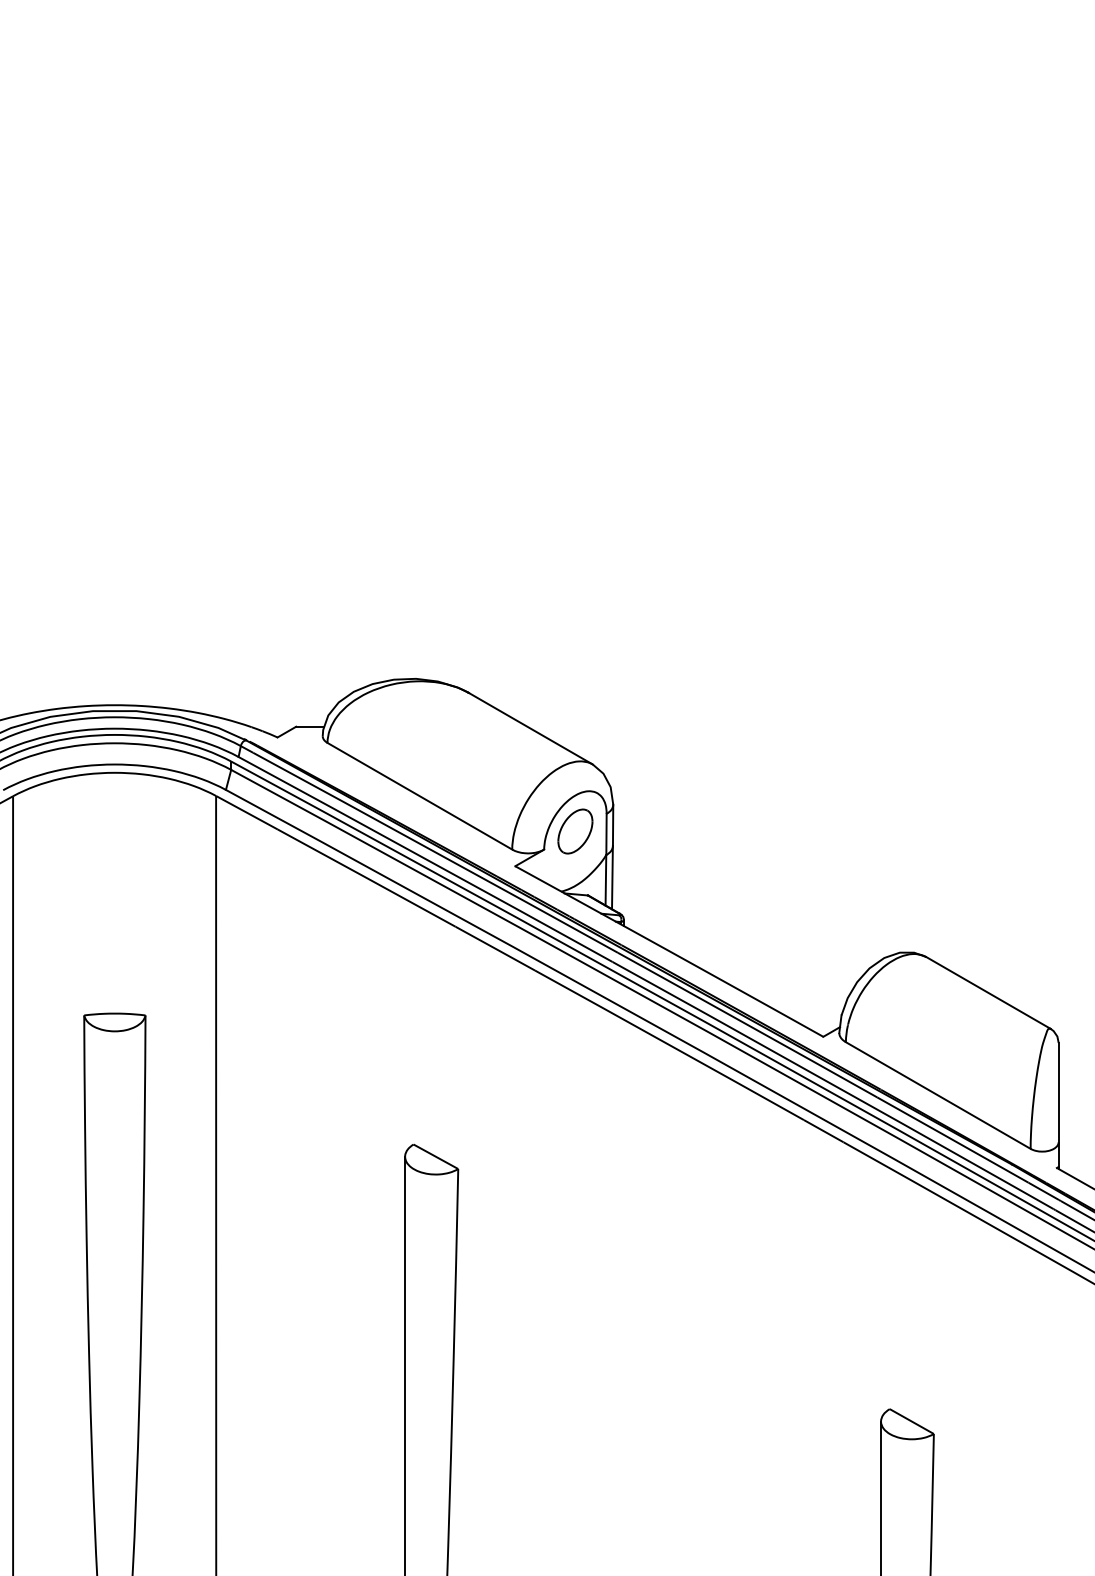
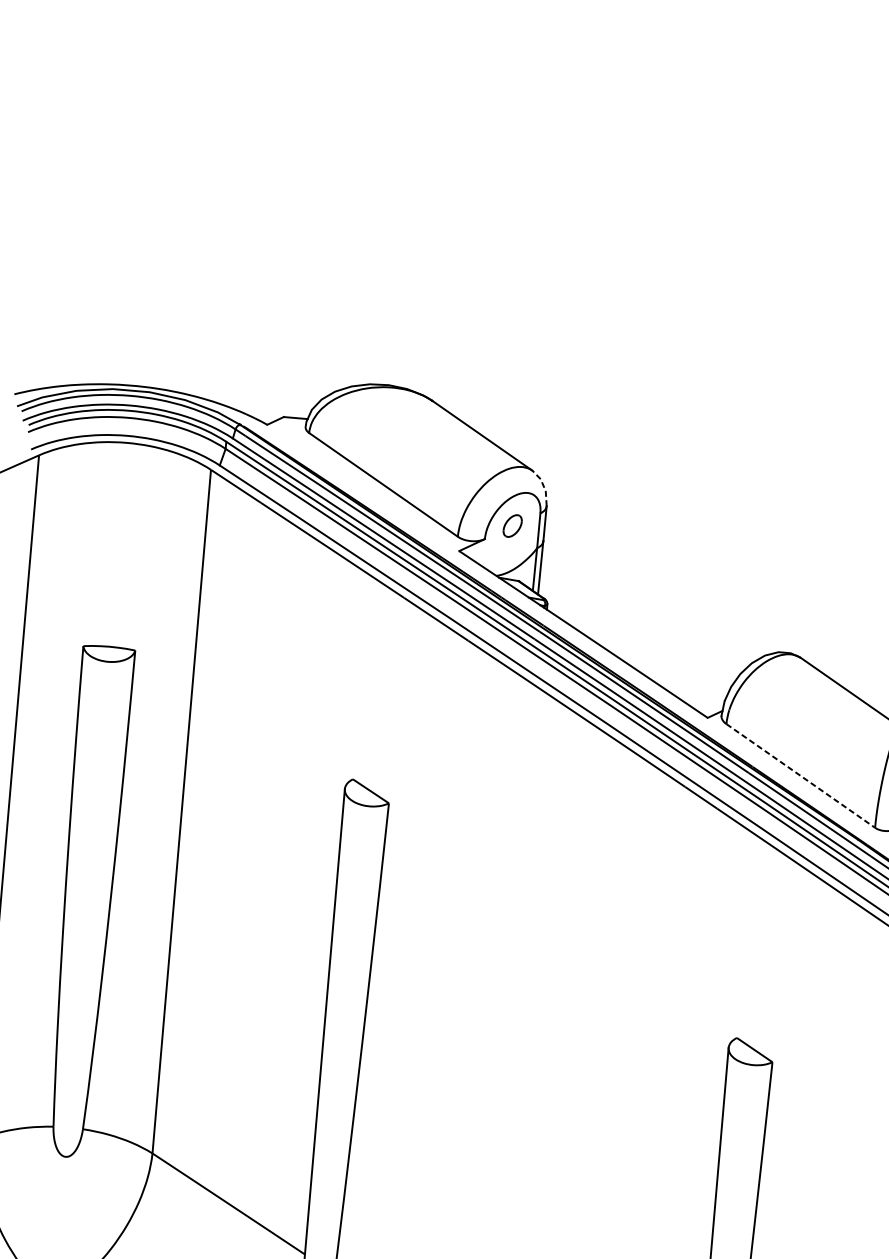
line: (607, 781) -> (543, 486), solid -> dashed
part: (575, 831) -> (512, 526), size x0.6
line: (938, 1095) -> (800, 775), solid -> dashed

